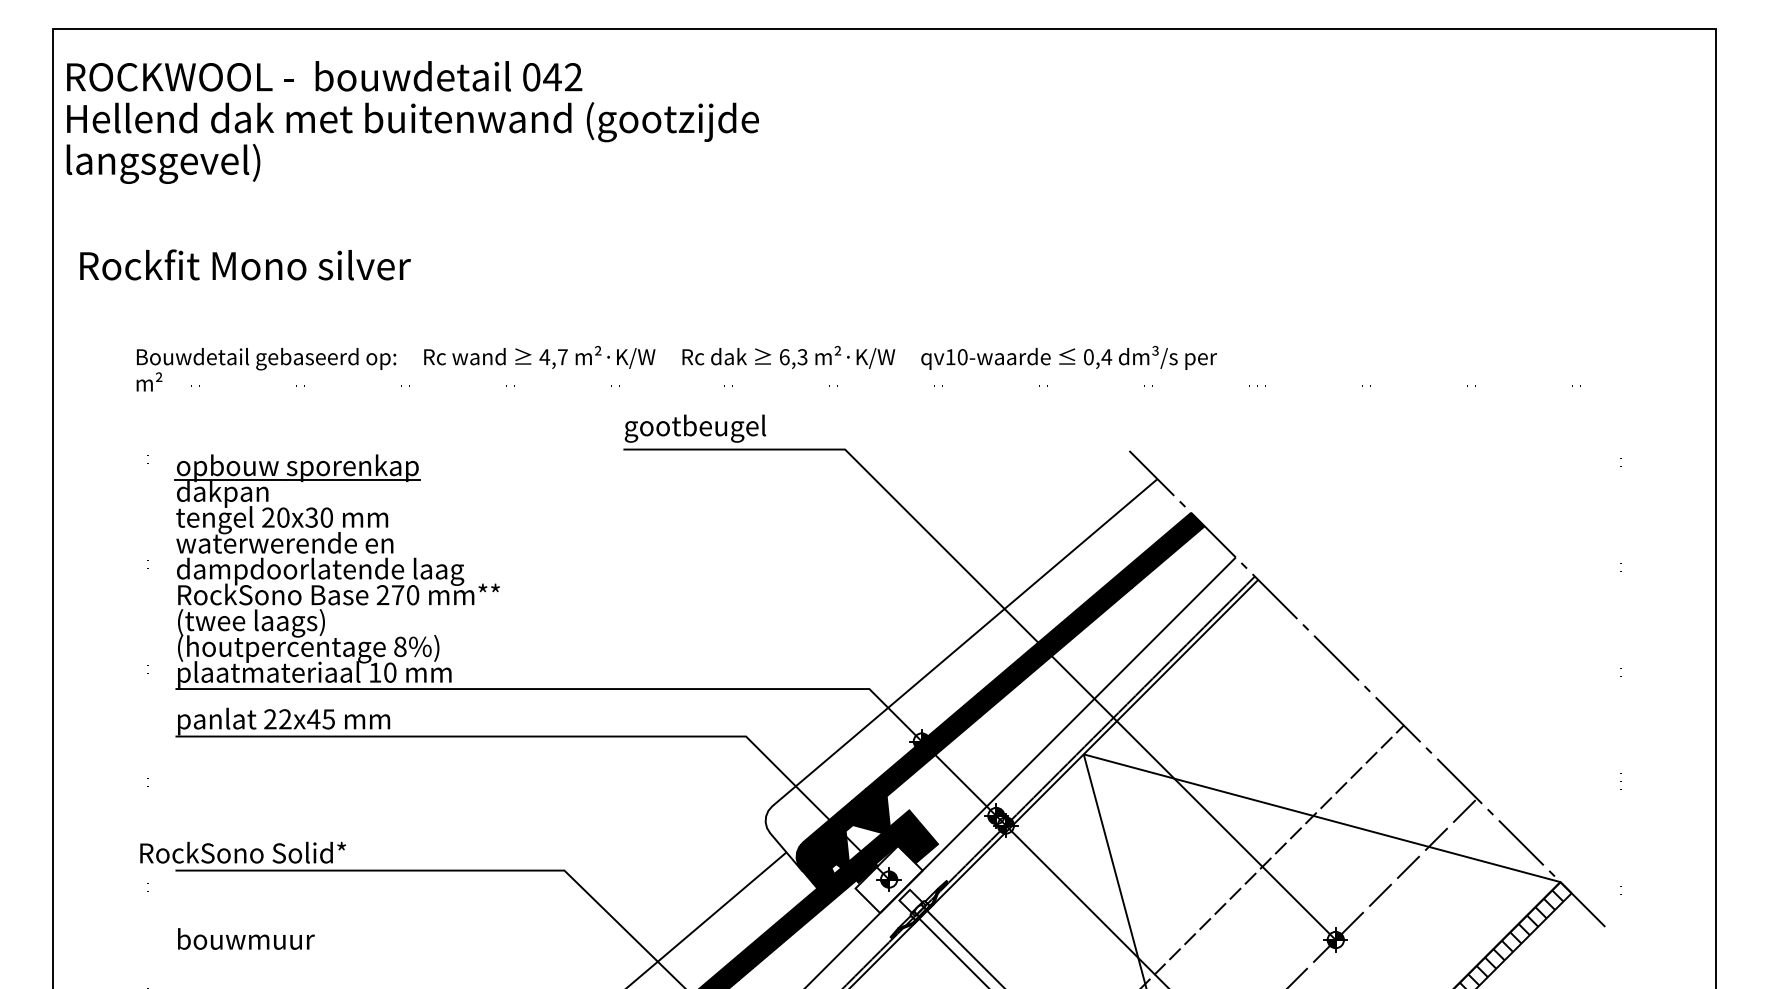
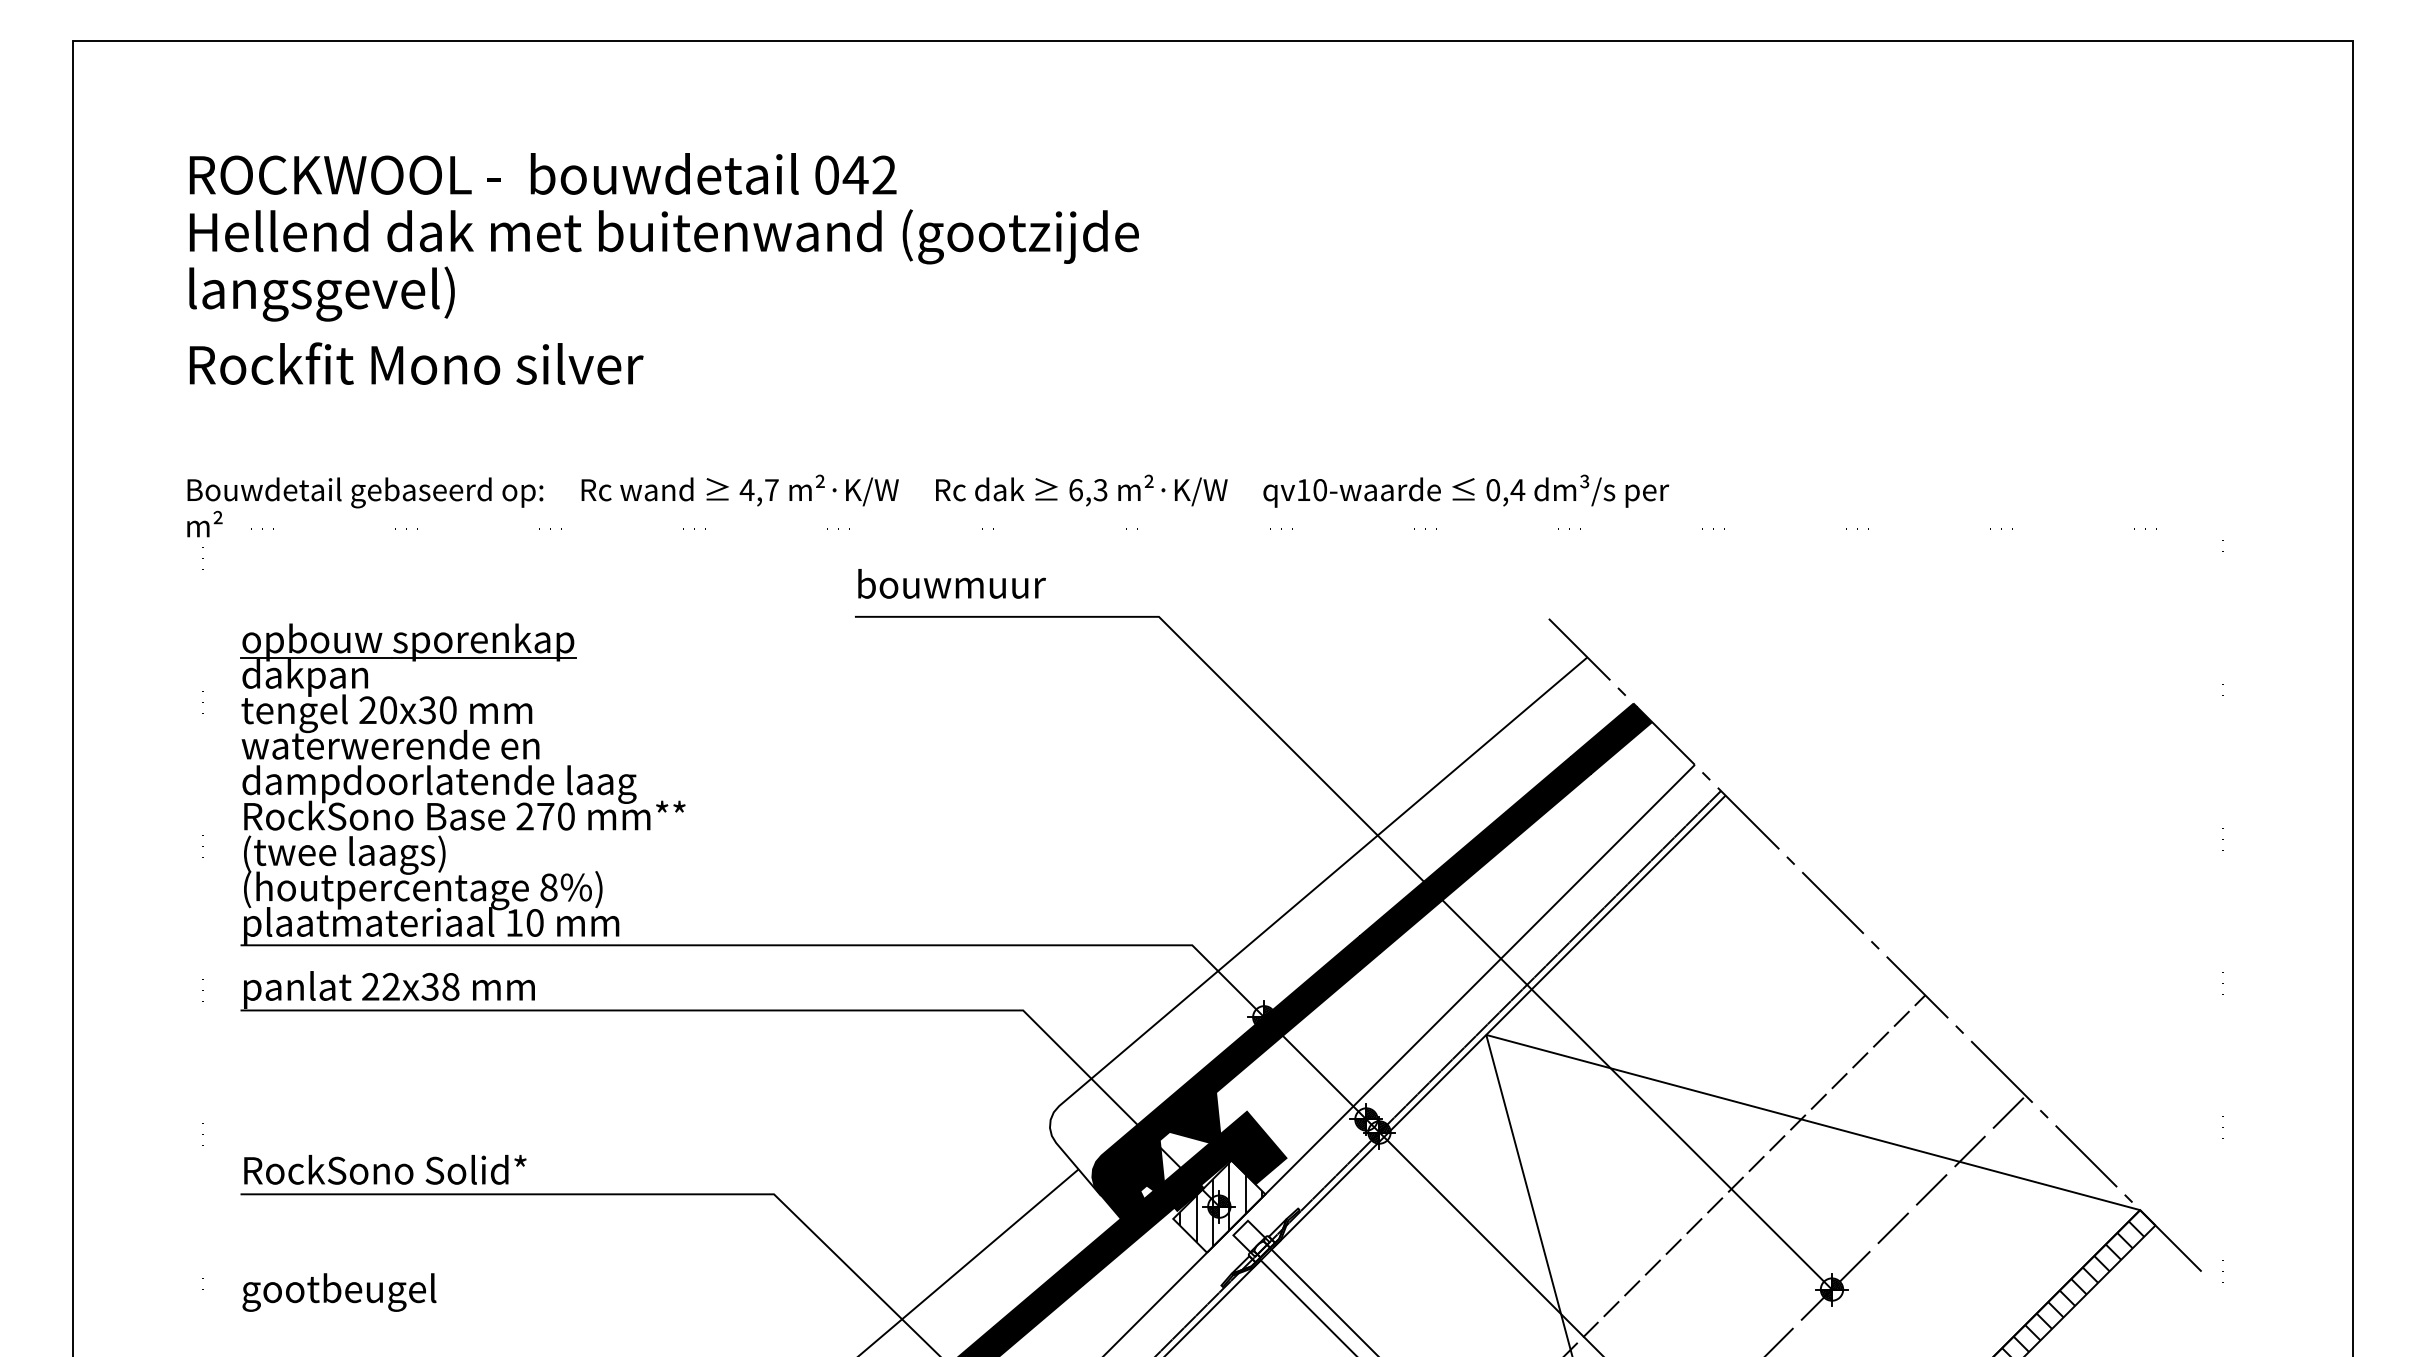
text: (412, 122) -> (663, 237), moved
text: (245, 264) -> (416, 363), moved
text: (695, 428) -> (953, 588), gootbeugel -> bouwmuur
text: (320, 719) -> (439, 986), 22x45 -> 22x38
text: (243, 852) -> (385, 1169), moved
hatch: (889, 878) -> (1220, 1204), added
text: (247, 942) -> (339, 1292), bouwmuur -> gootbeugel

